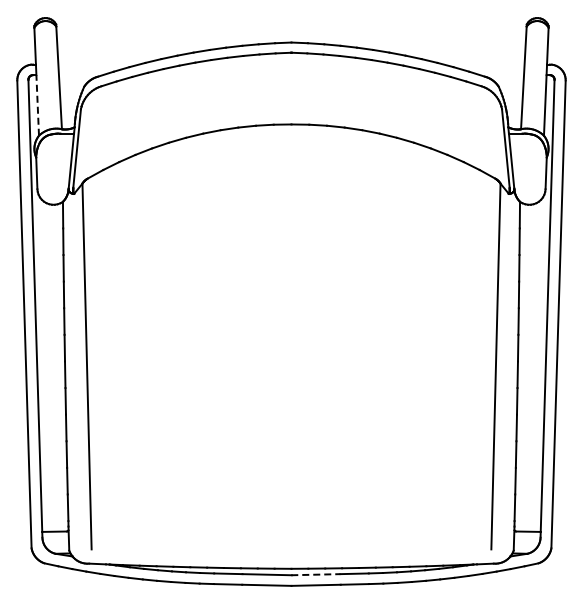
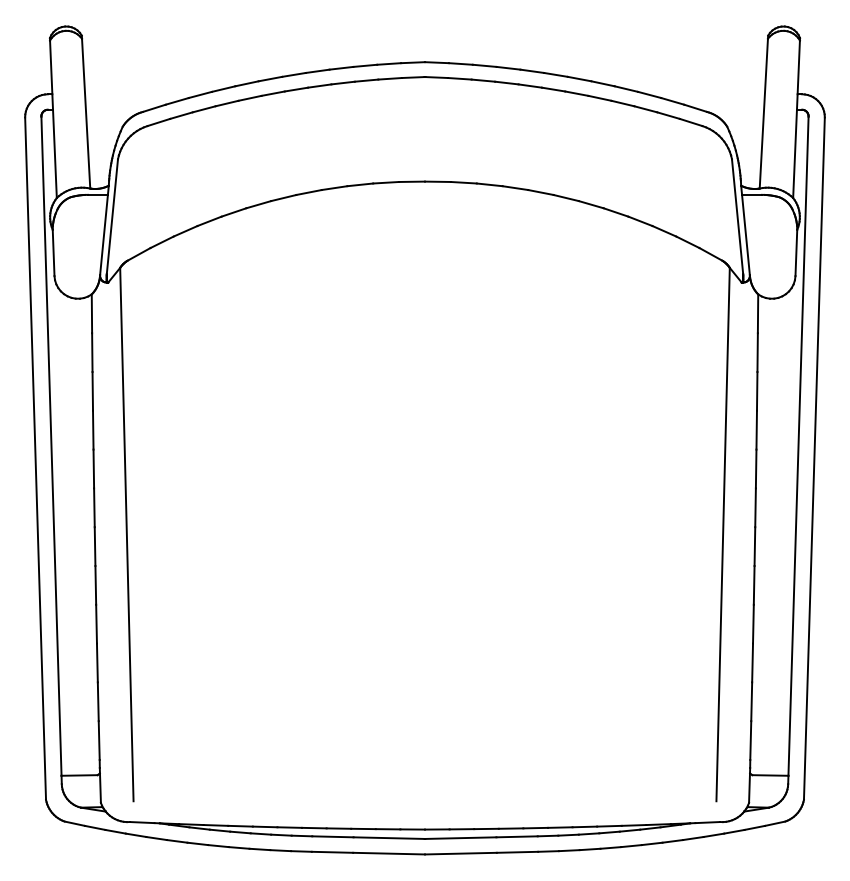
line: (37, 104) -> (54, 152), dashed -> solid
line: (315, 574) -> (459, 837), dashed -> solid

